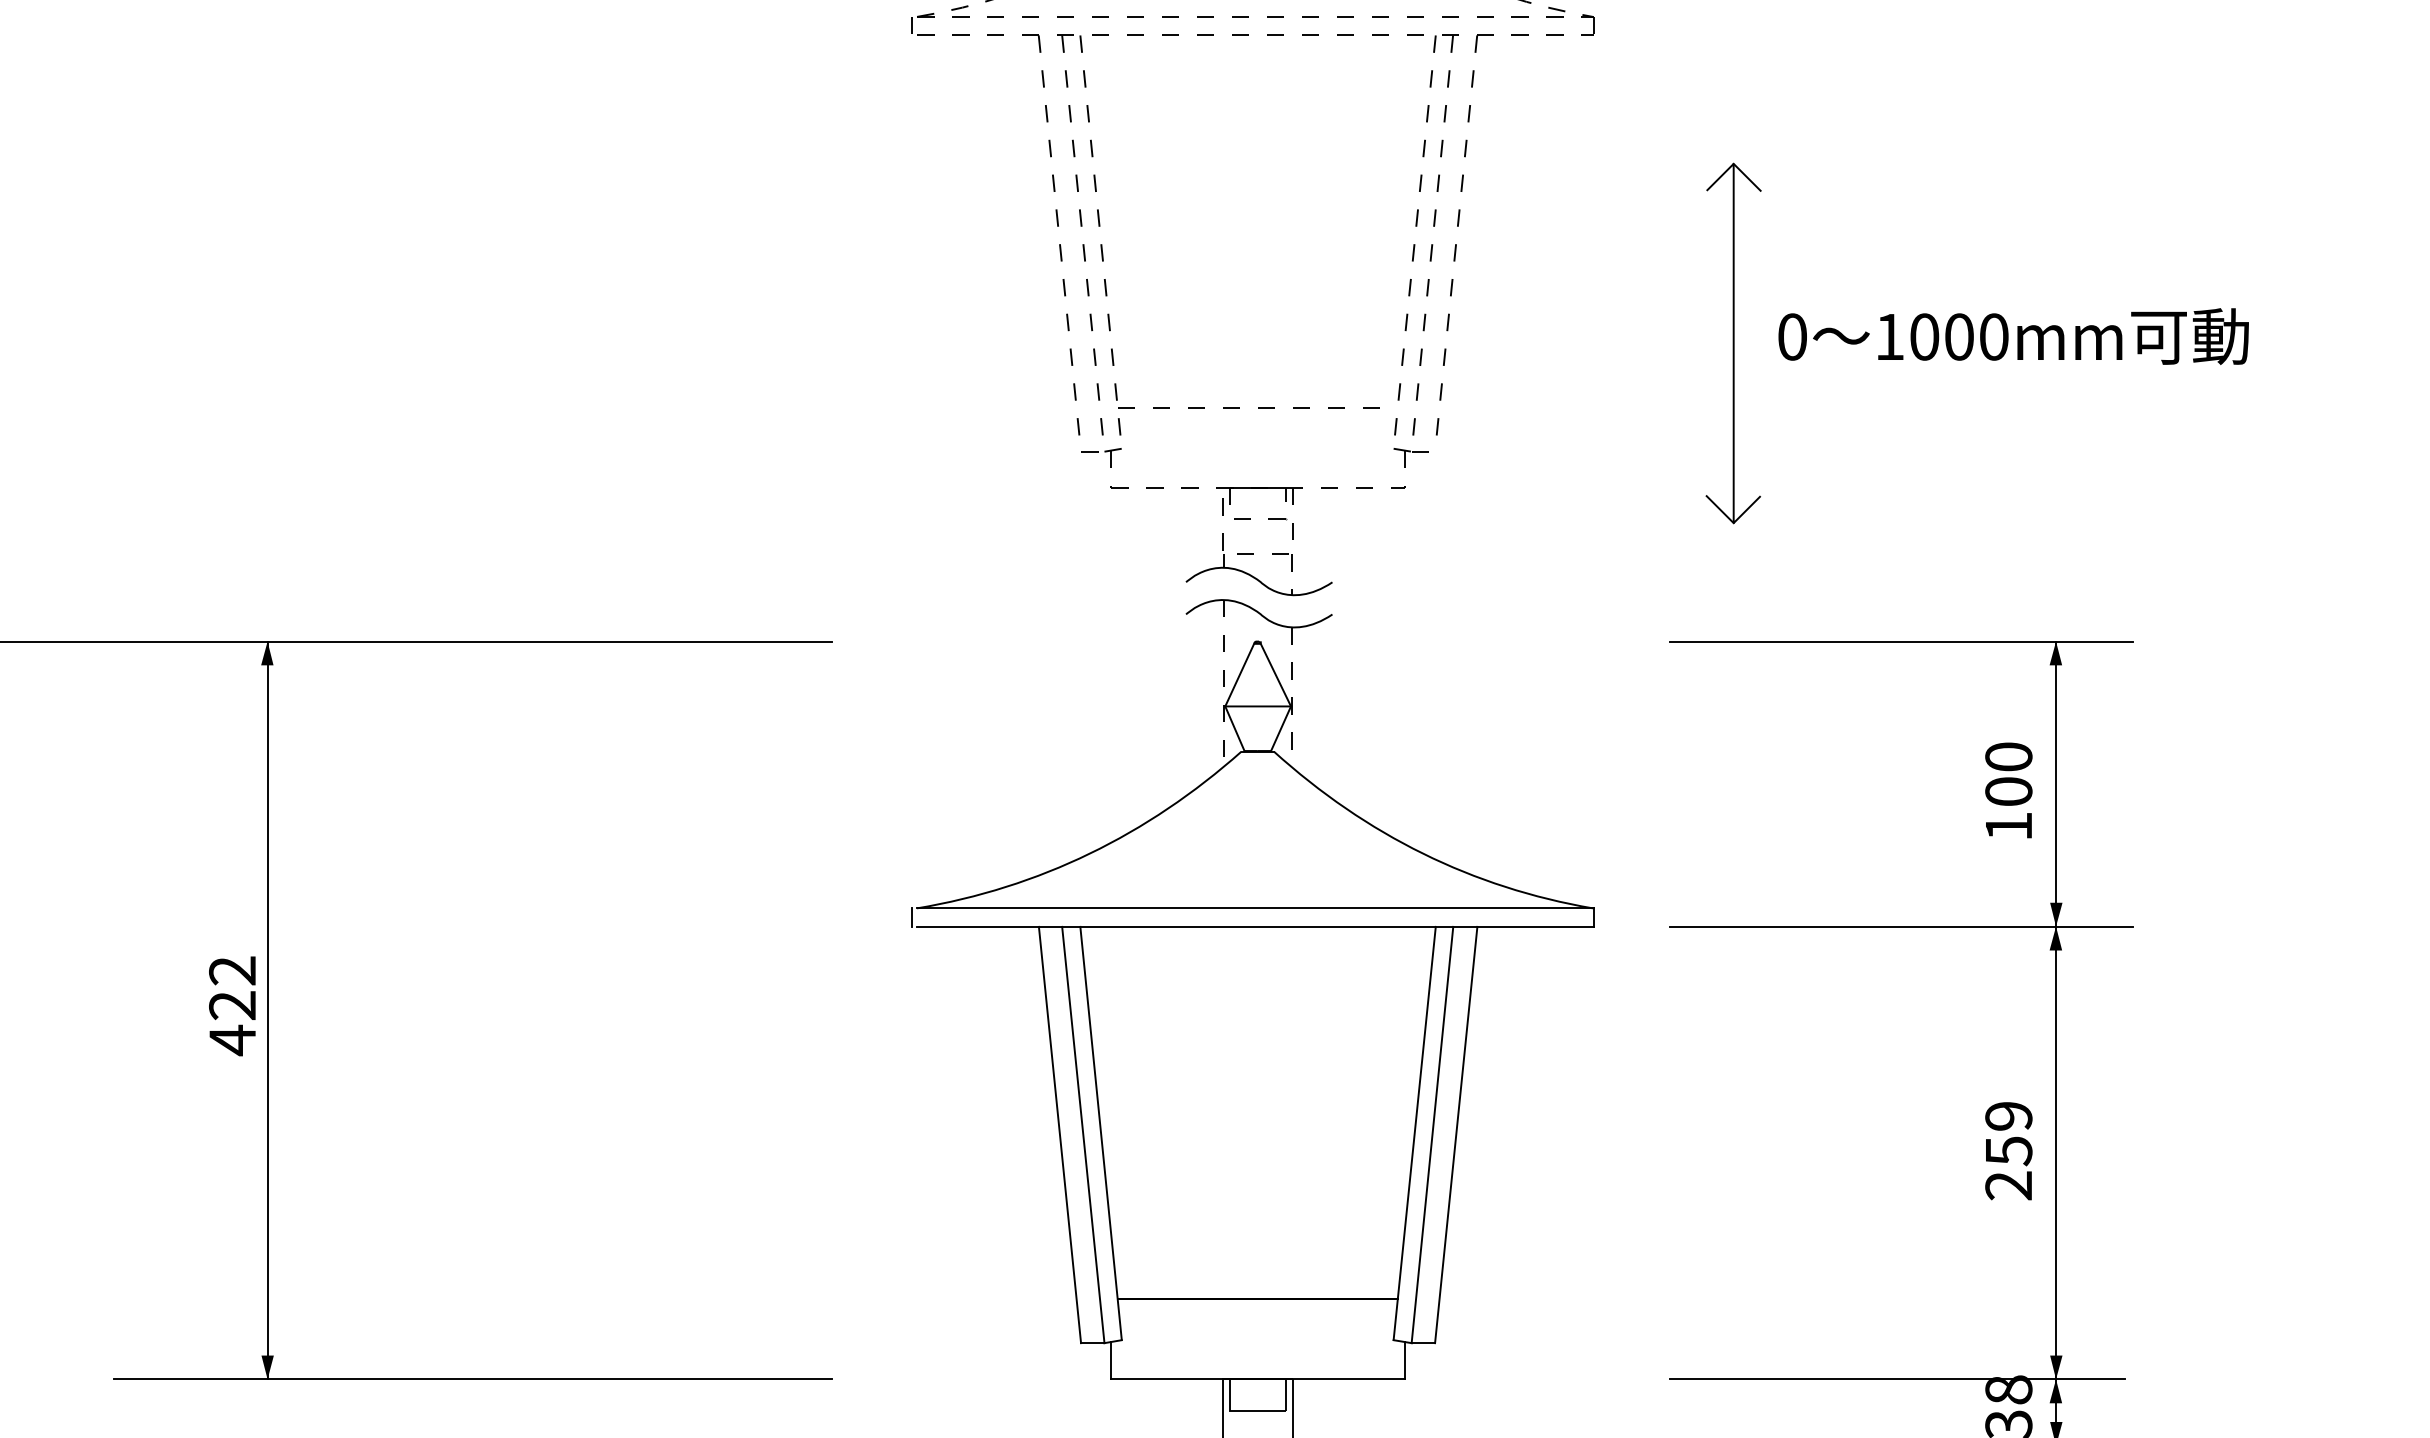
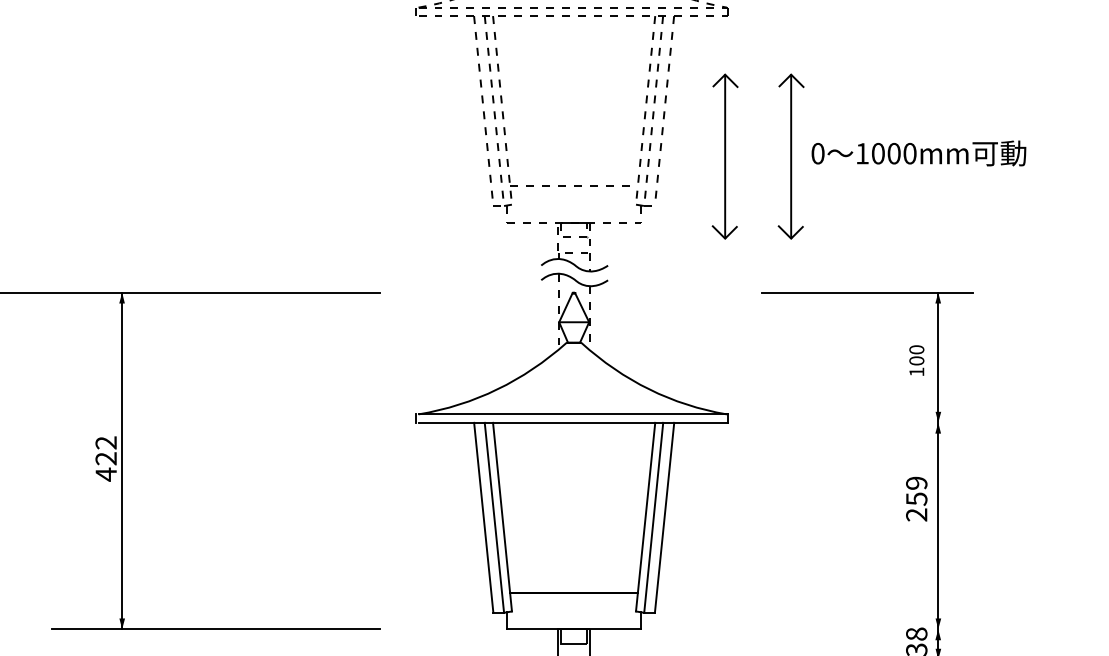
part: (1587, 343) -> (724, 156), added
part: (2008, 790) -> (916, 360), size x0.7
line: (1900, 926) -> (867, 422), removed
part: (2008, 1149) -> (916, 498), moved
line: (1896, 1379) -> (865, 629), removed

